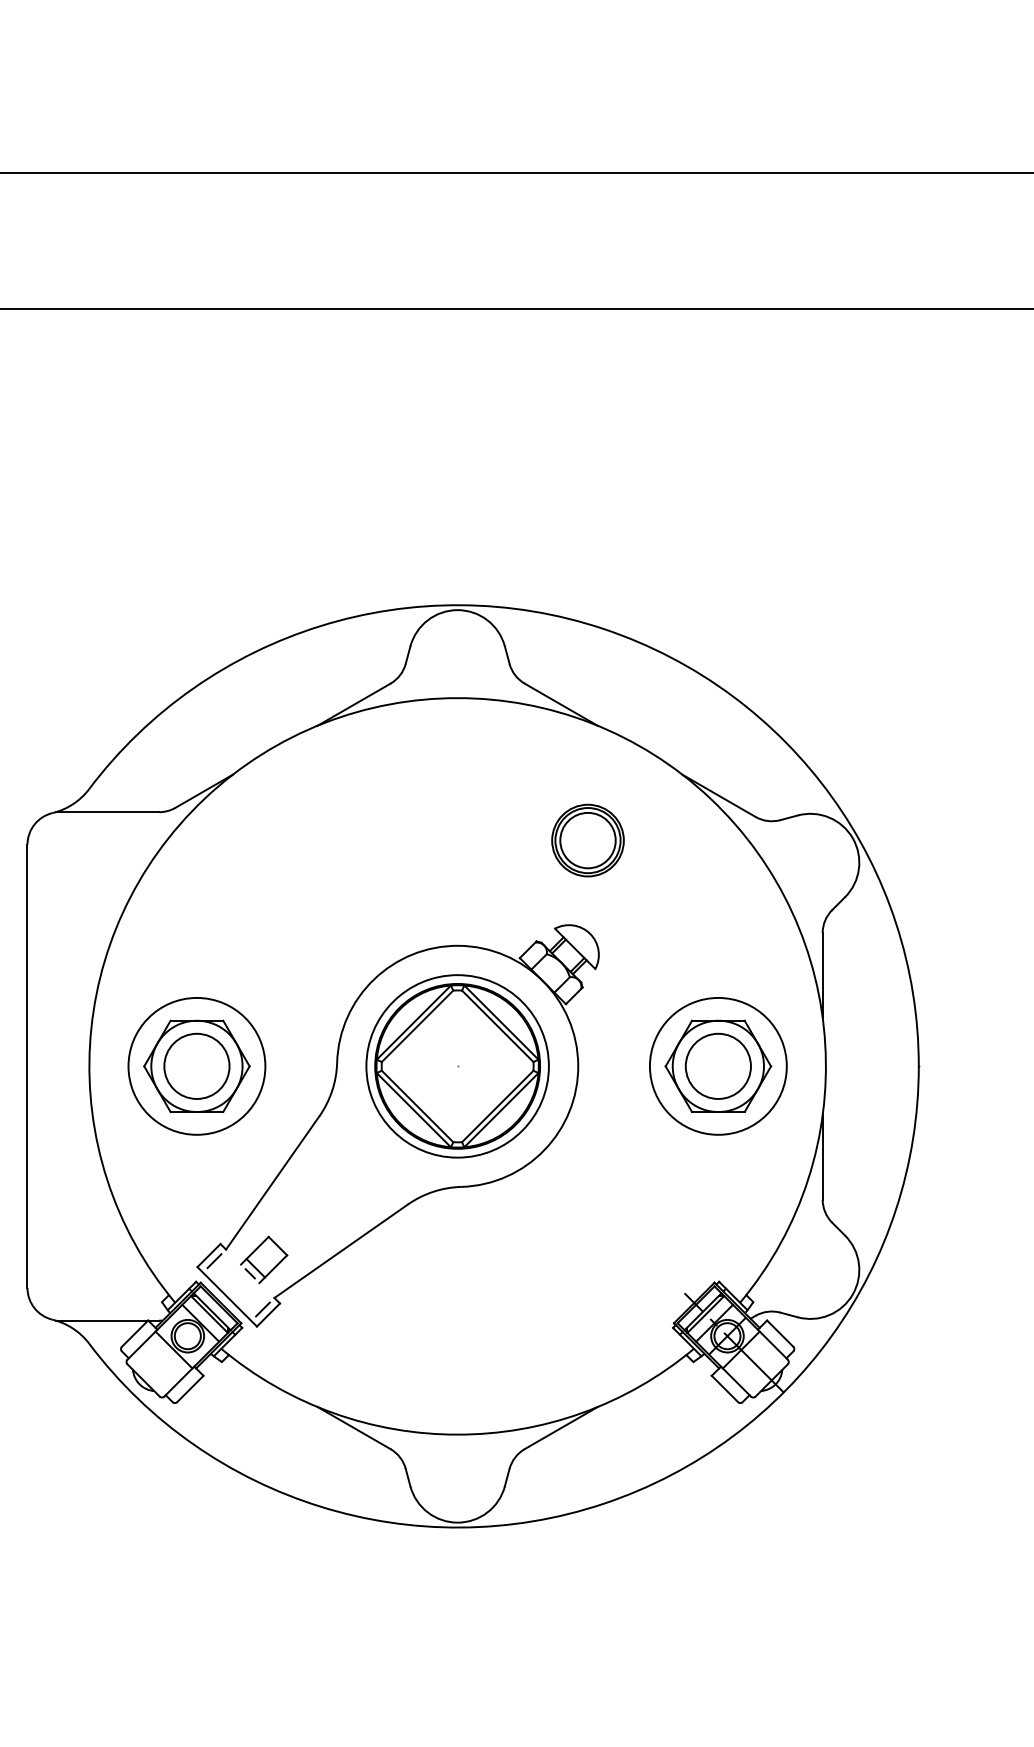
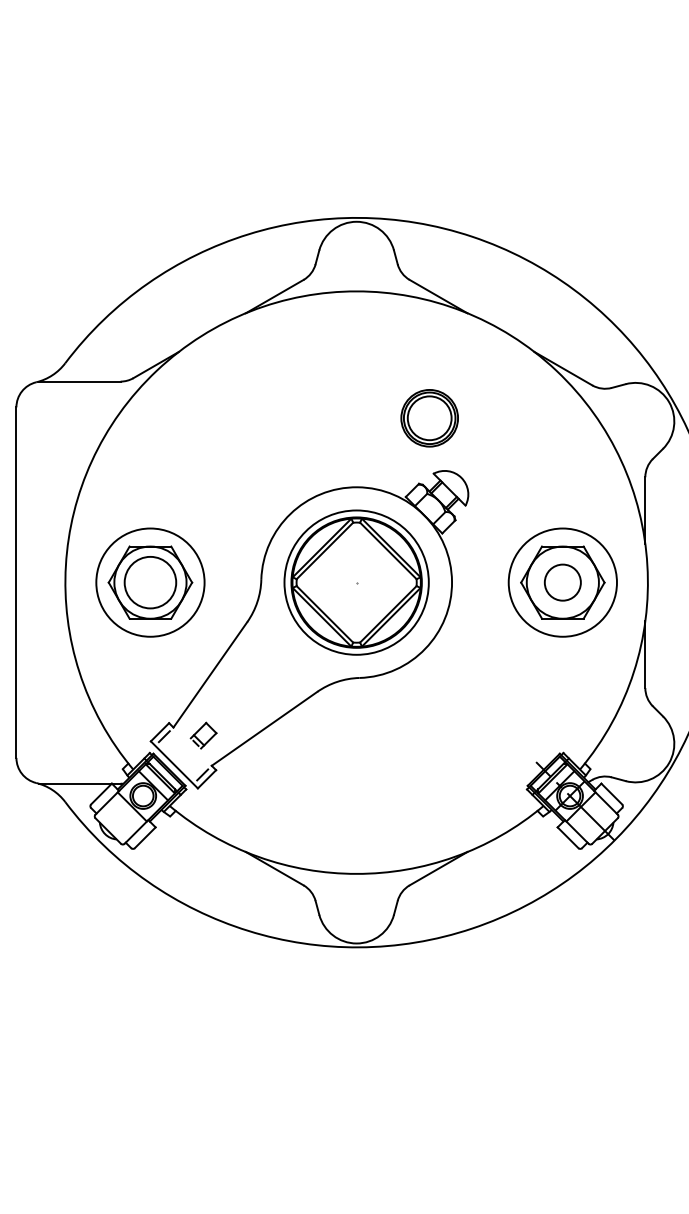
part: (587, 840) -> (429, 418), moved
circle: (717, 1065) -> (562, 581), size x0.7
part: (264, 1259) -> (203, 735), size x0.7

